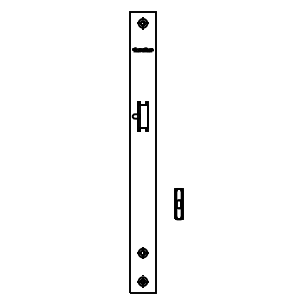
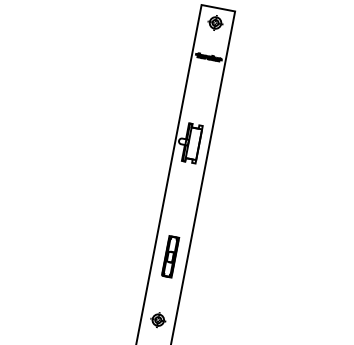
part: (178, 204) -> (169, 257), moved

